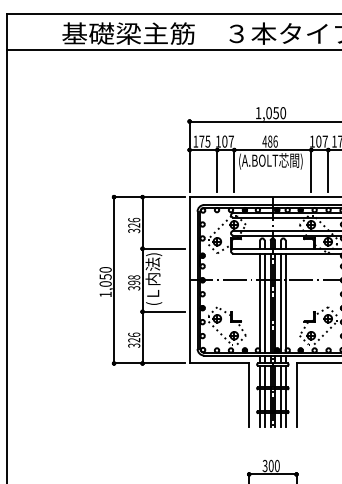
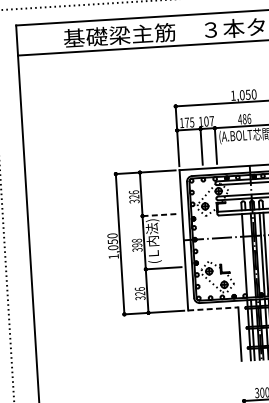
line: (164, 248) -> (161, 214), solid -> dashed
line: (264, 302) -> (248, 255), removed
line: (219, 363) -> (213, 308), solid -> dashed

